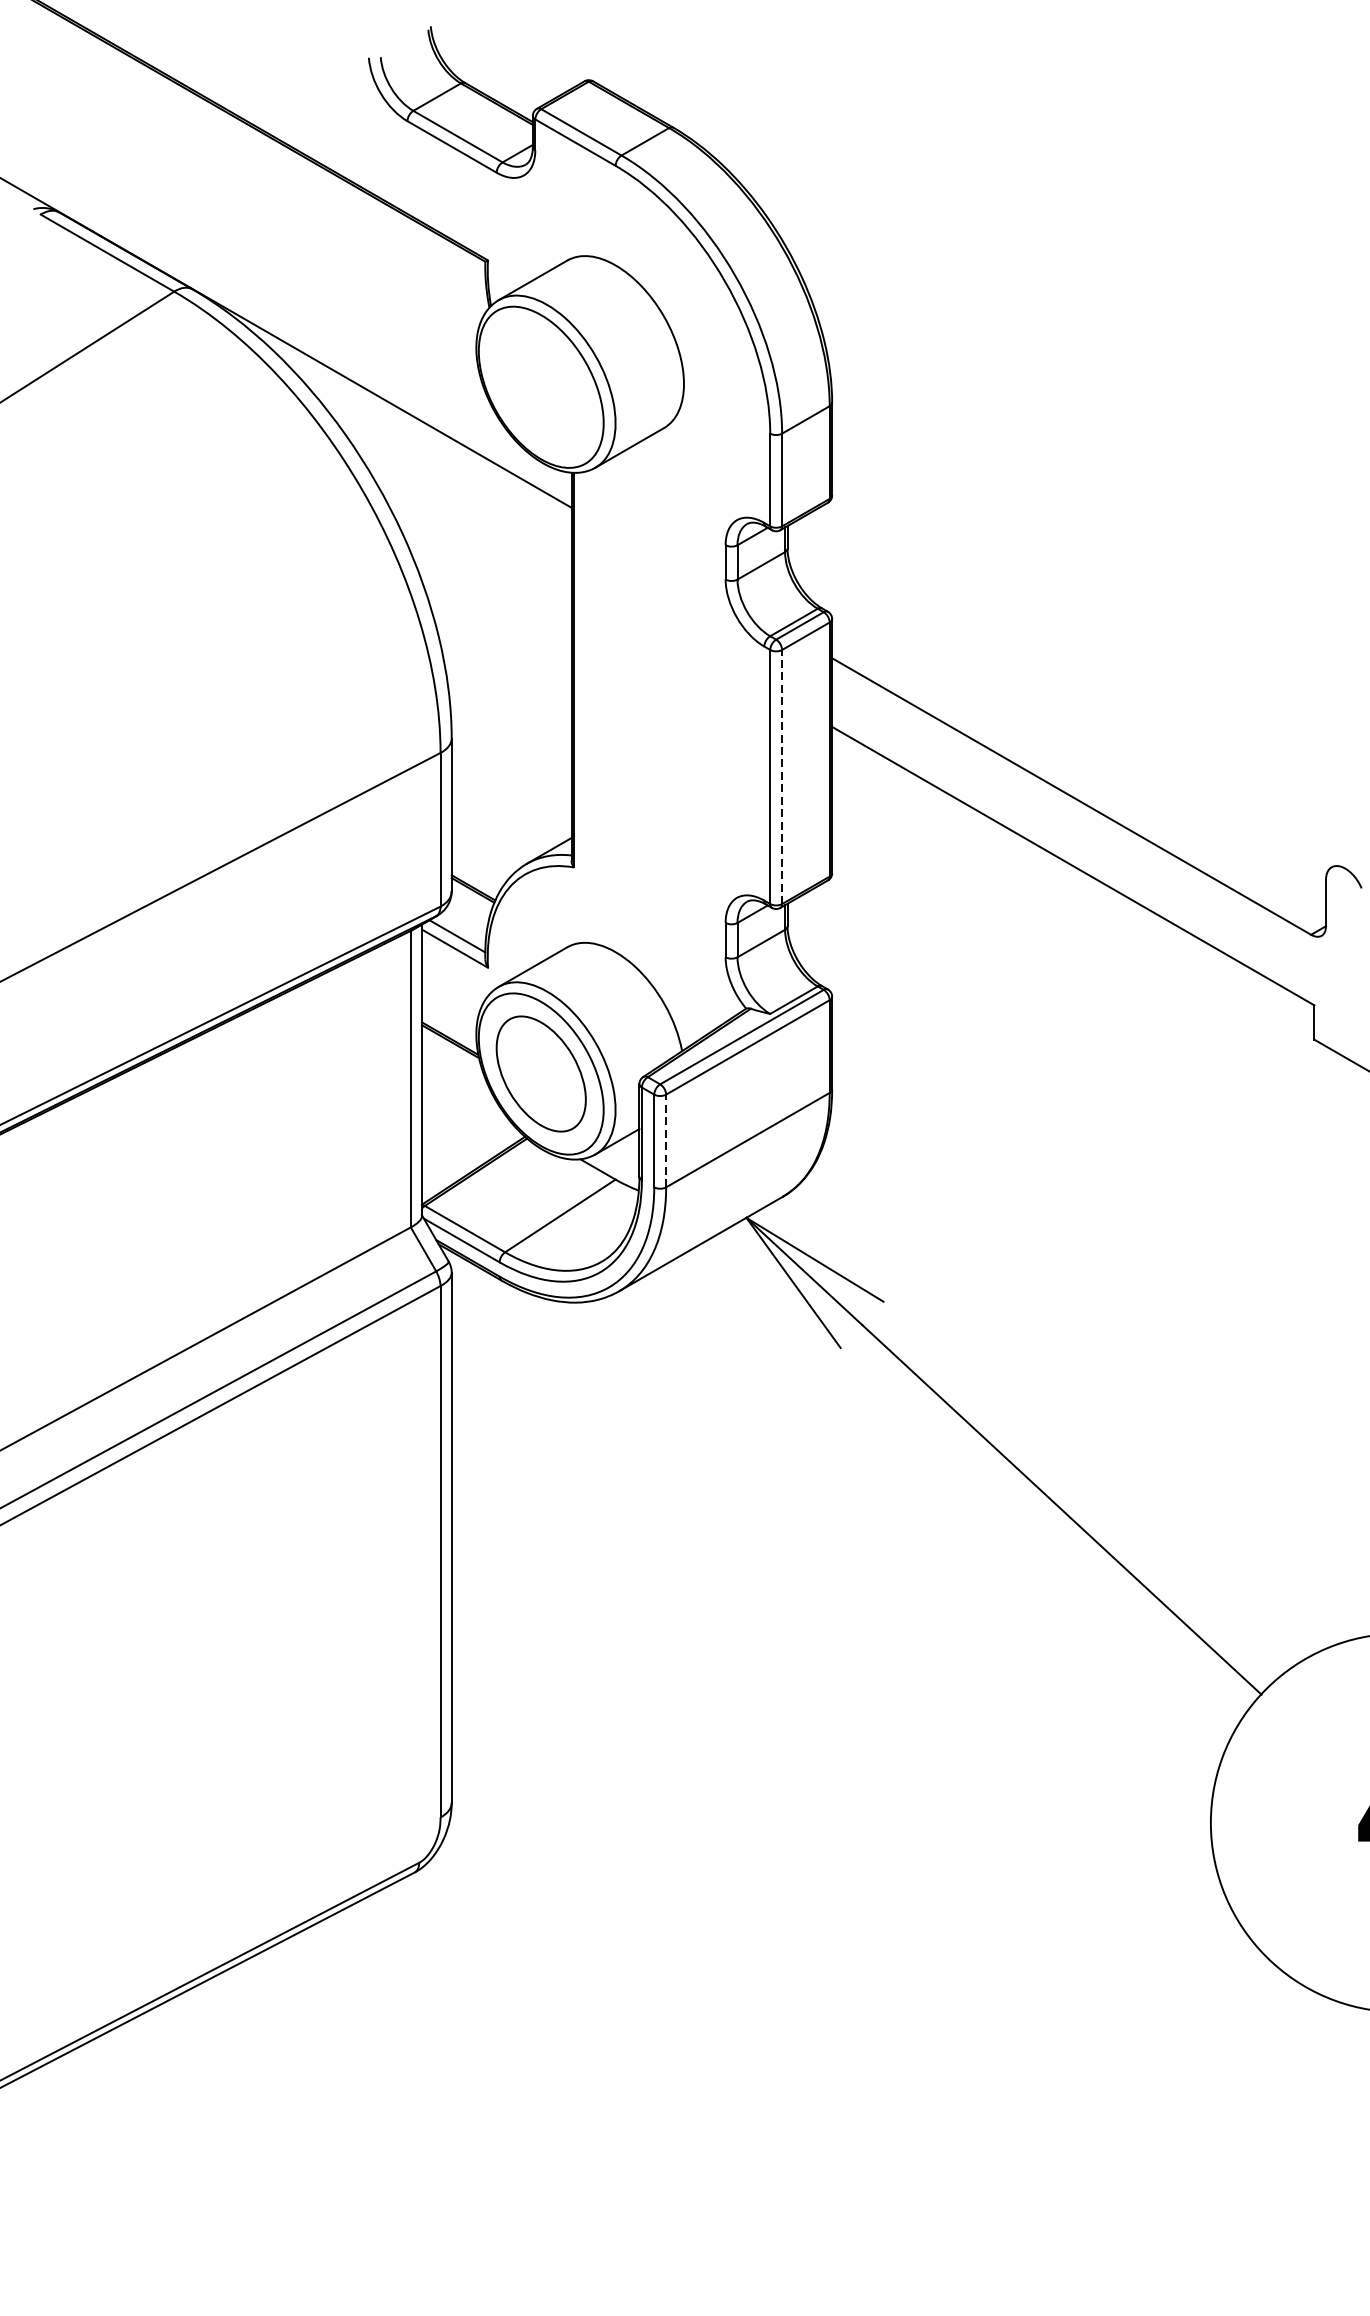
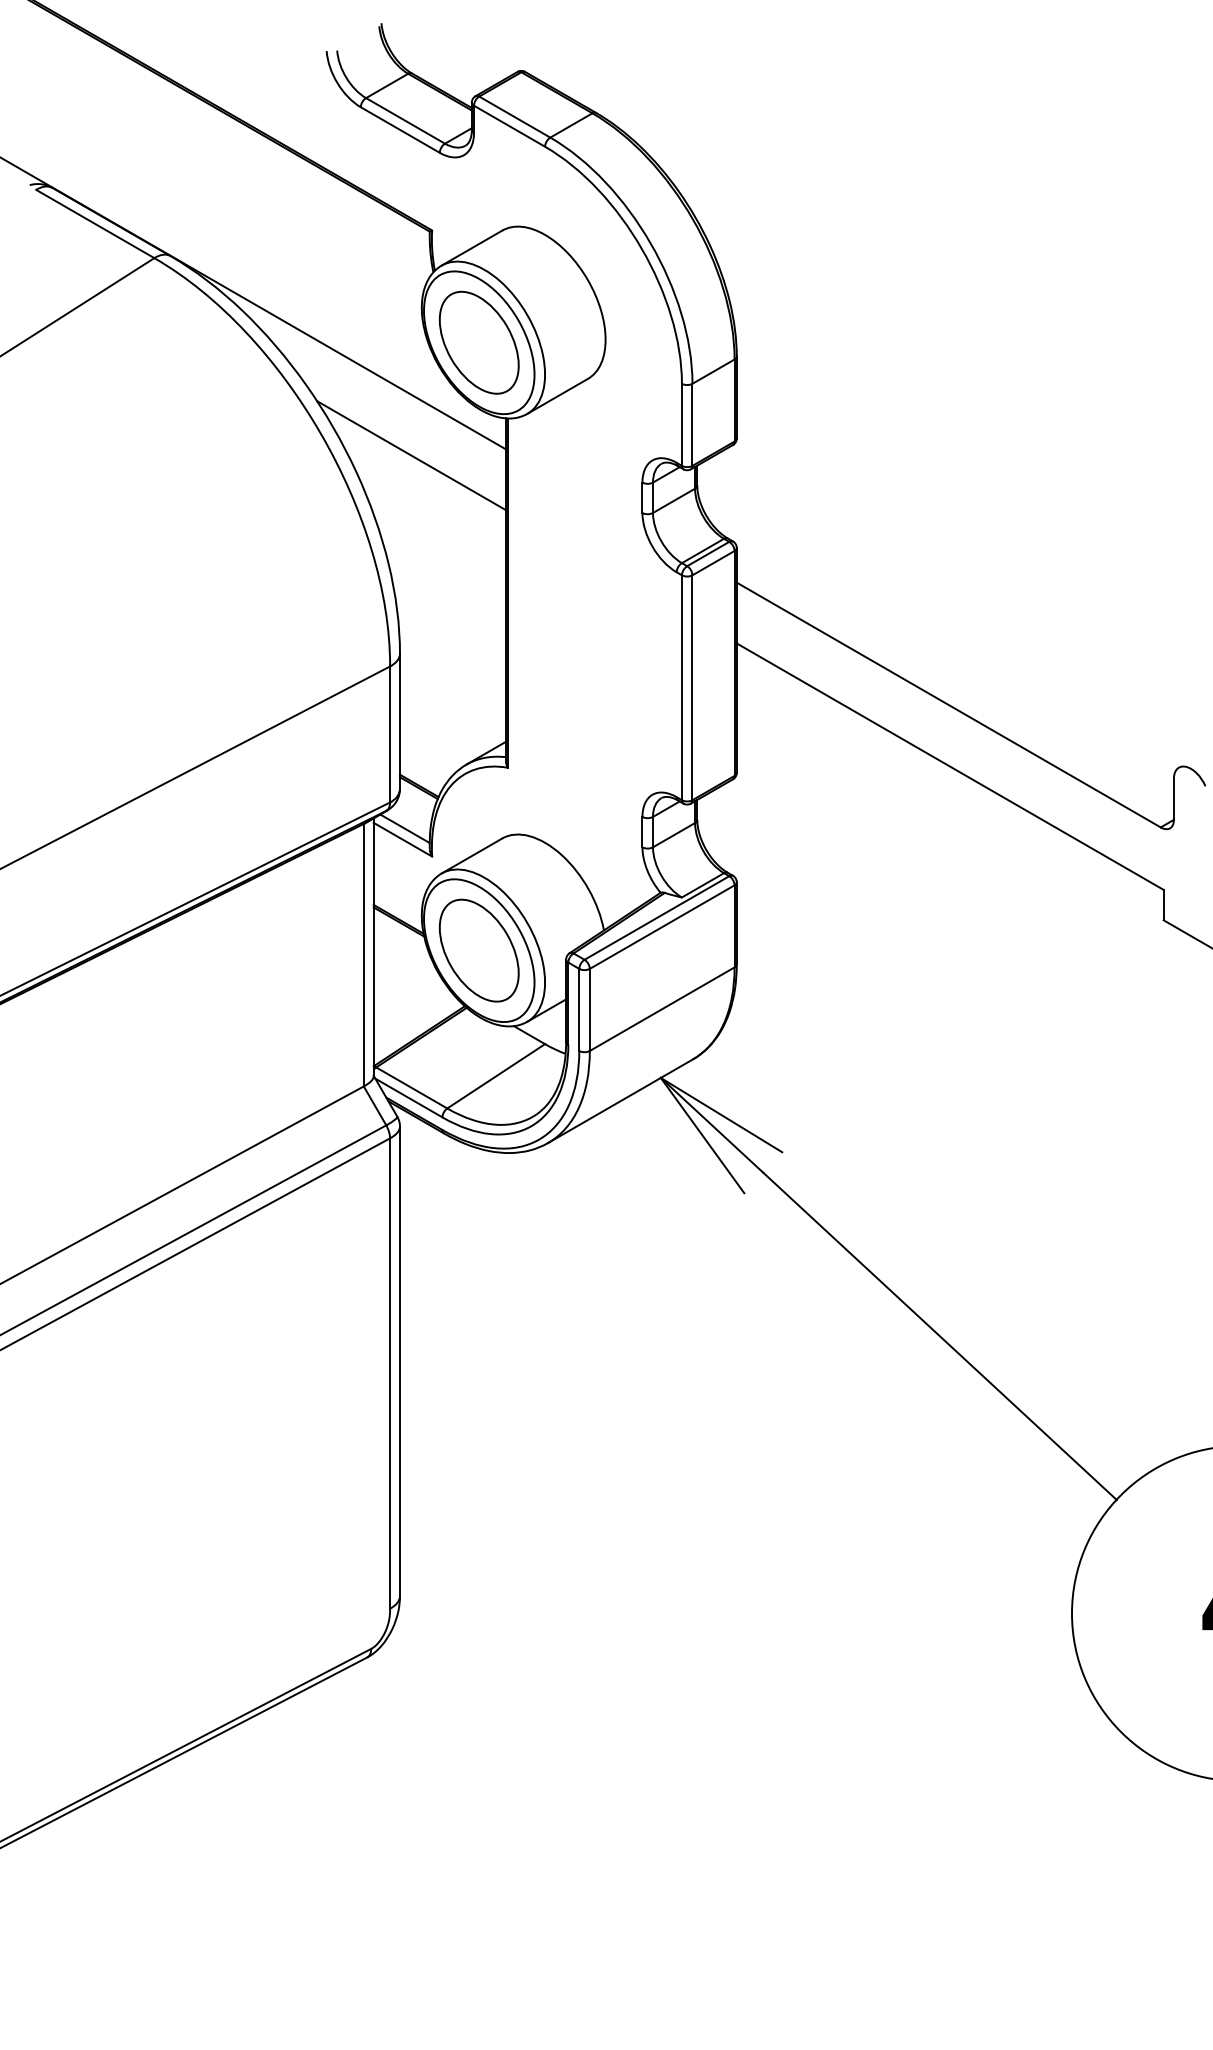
part: (540, 386) -> (478, 342), added
line: (464, 514) -> (411, 455), added
line: (782, 776) -> (692, 687), dashed -> solid
line: (665, 1140) -> (589, 1009), dashed -> solid

